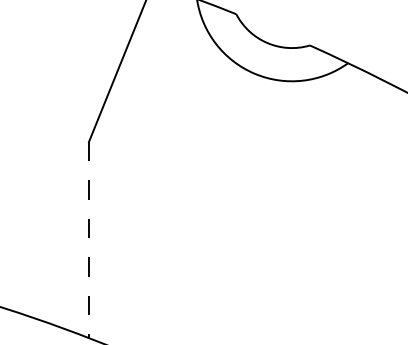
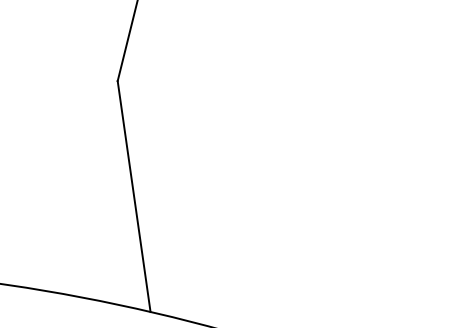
line: (88, 240) -> (133, 197), dashed -> solid

